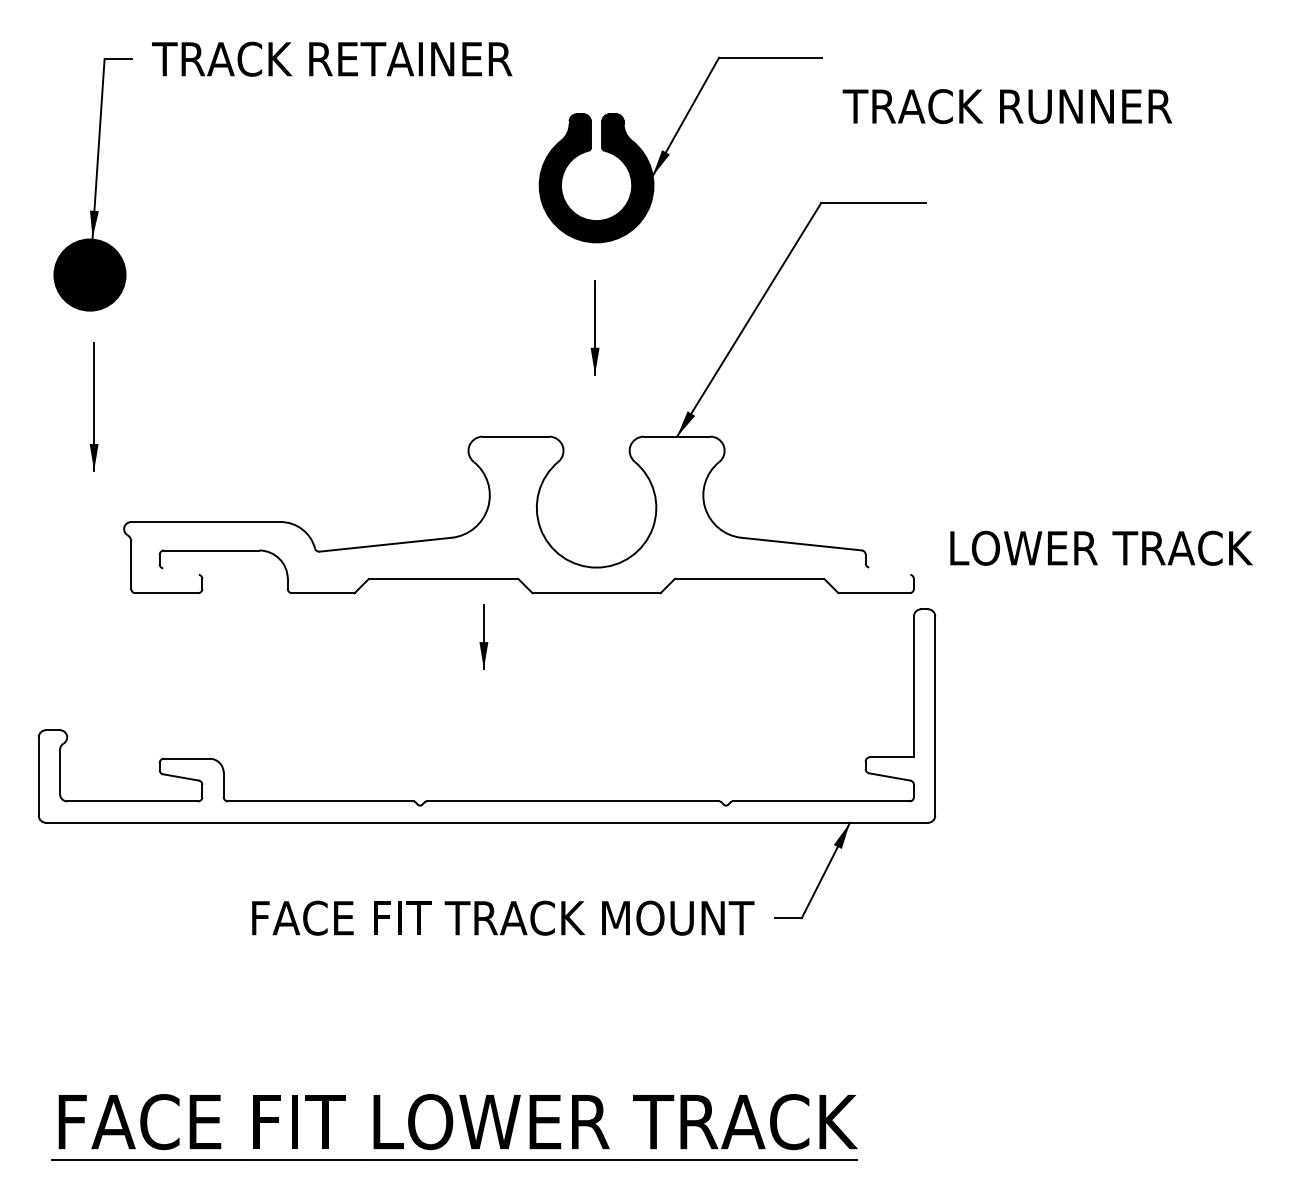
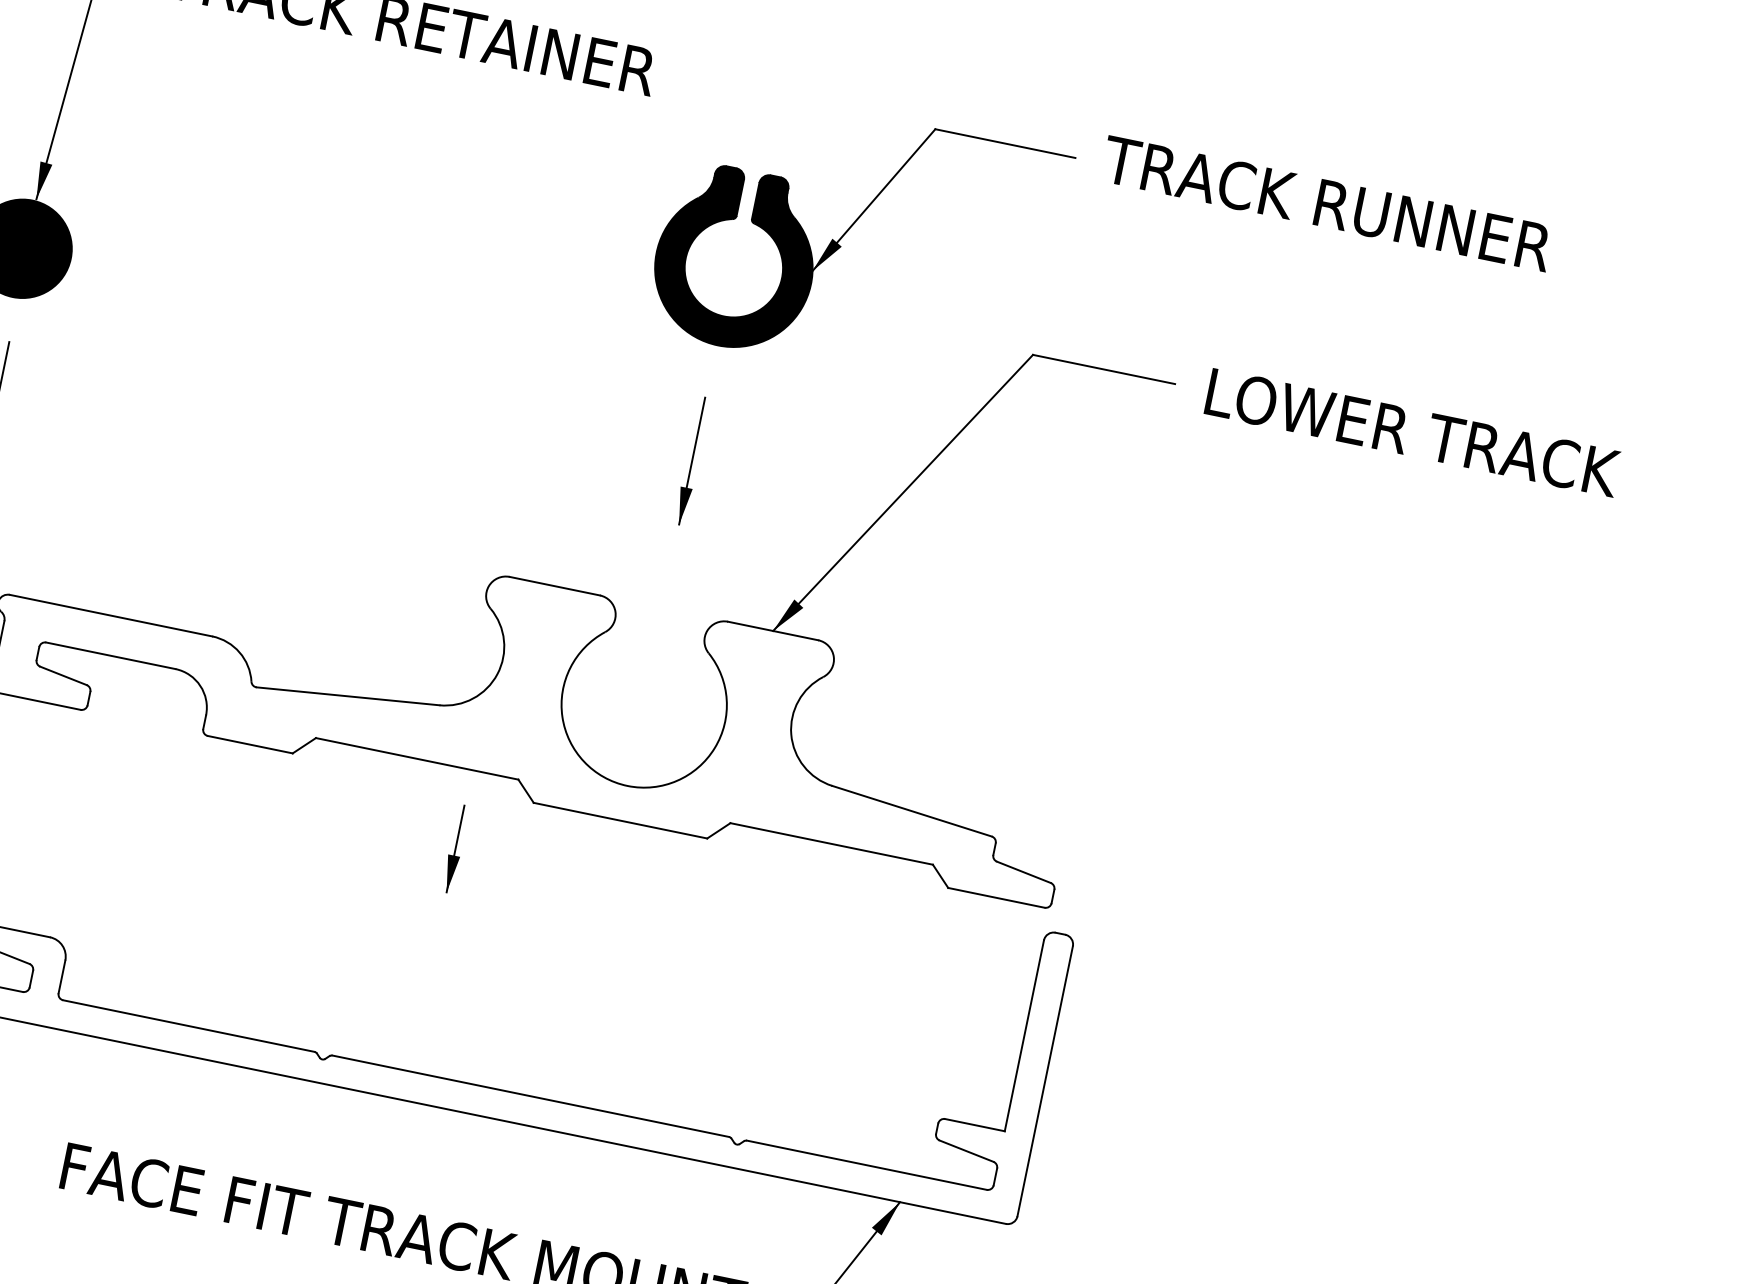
text: (1007, 106) -> (1327, 203), moved
text: (1101, 547) -> (1413, 431), moved
line: (889, 570) -> (1023, 871), added
line: (180, 571) -> (62, 675), added

